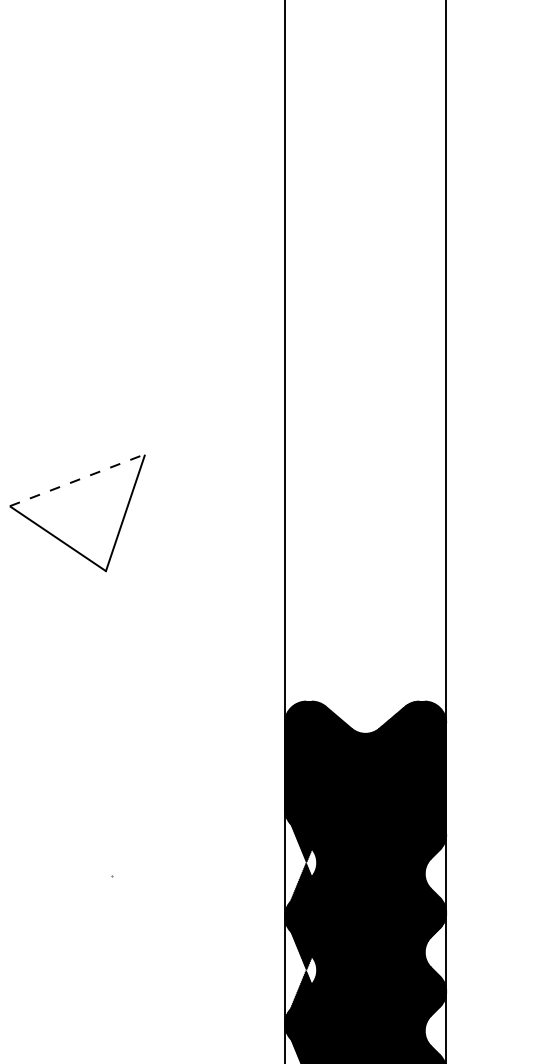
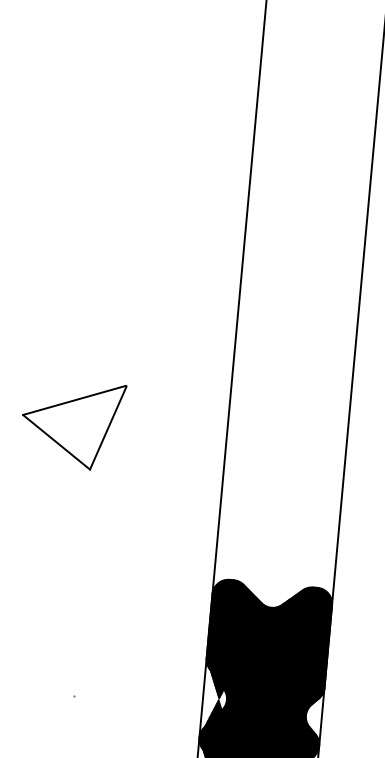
line: (76, 480) -> (74, 400), dashed -> solid

